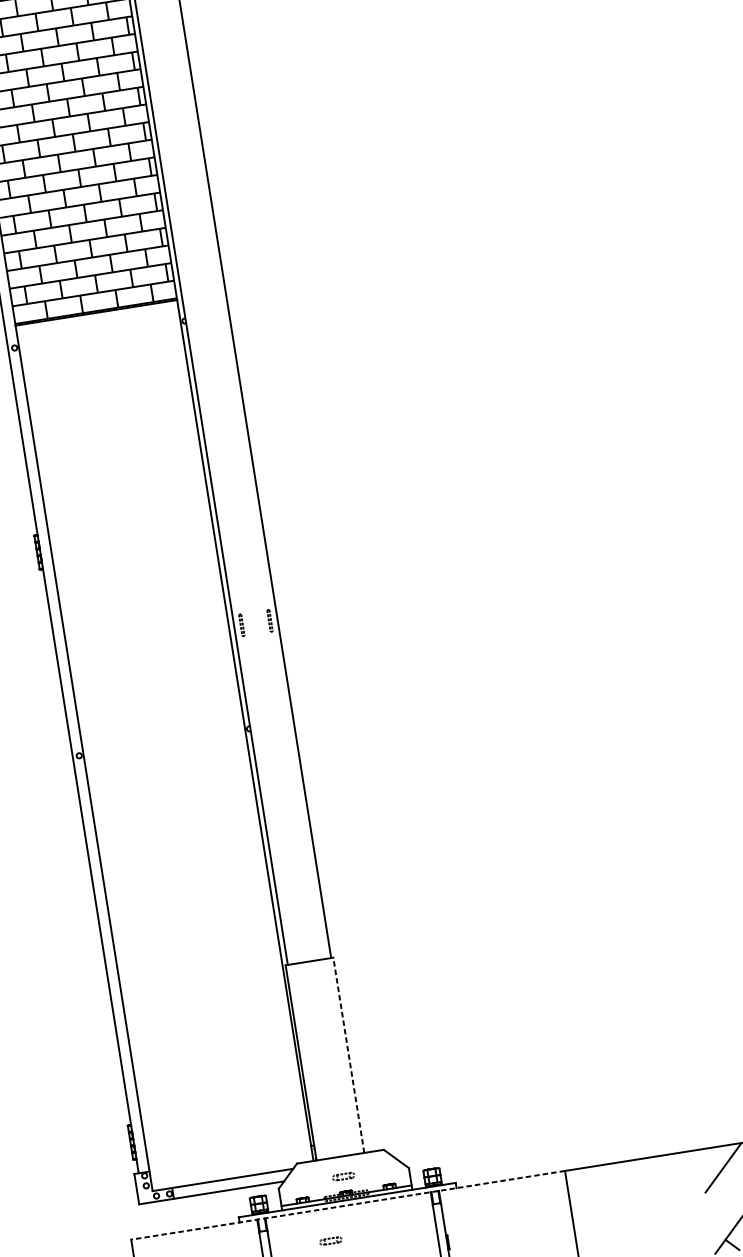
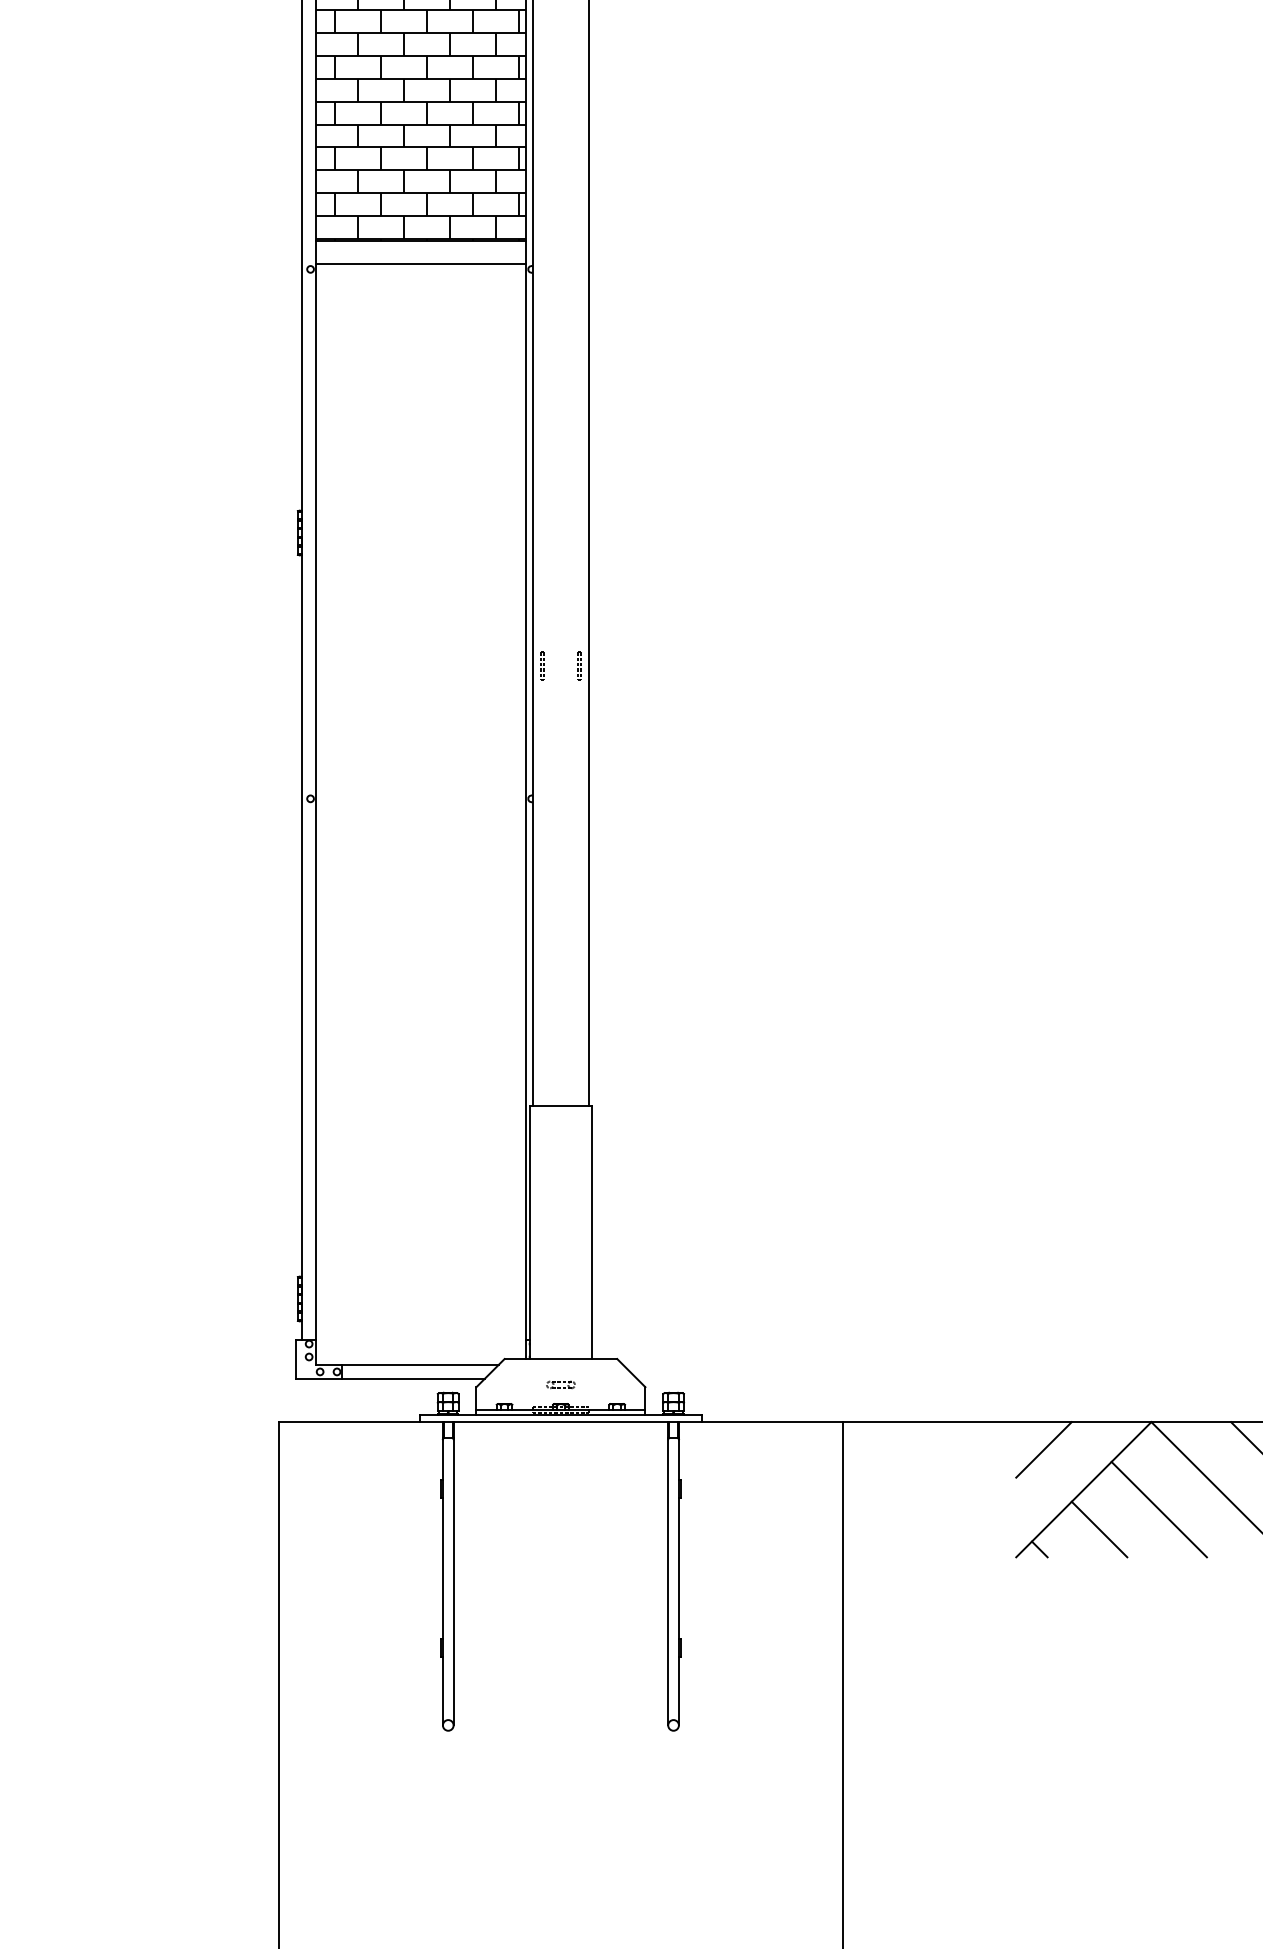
line: (99, 329) -> (421, 263), added
line: (348, 1055) -> (591, 1232), dashed -> solid
line: (347, 1205) -> (560, 1422), dashed -> solid
part: (330, 1240) -> (531, 1463), removed

